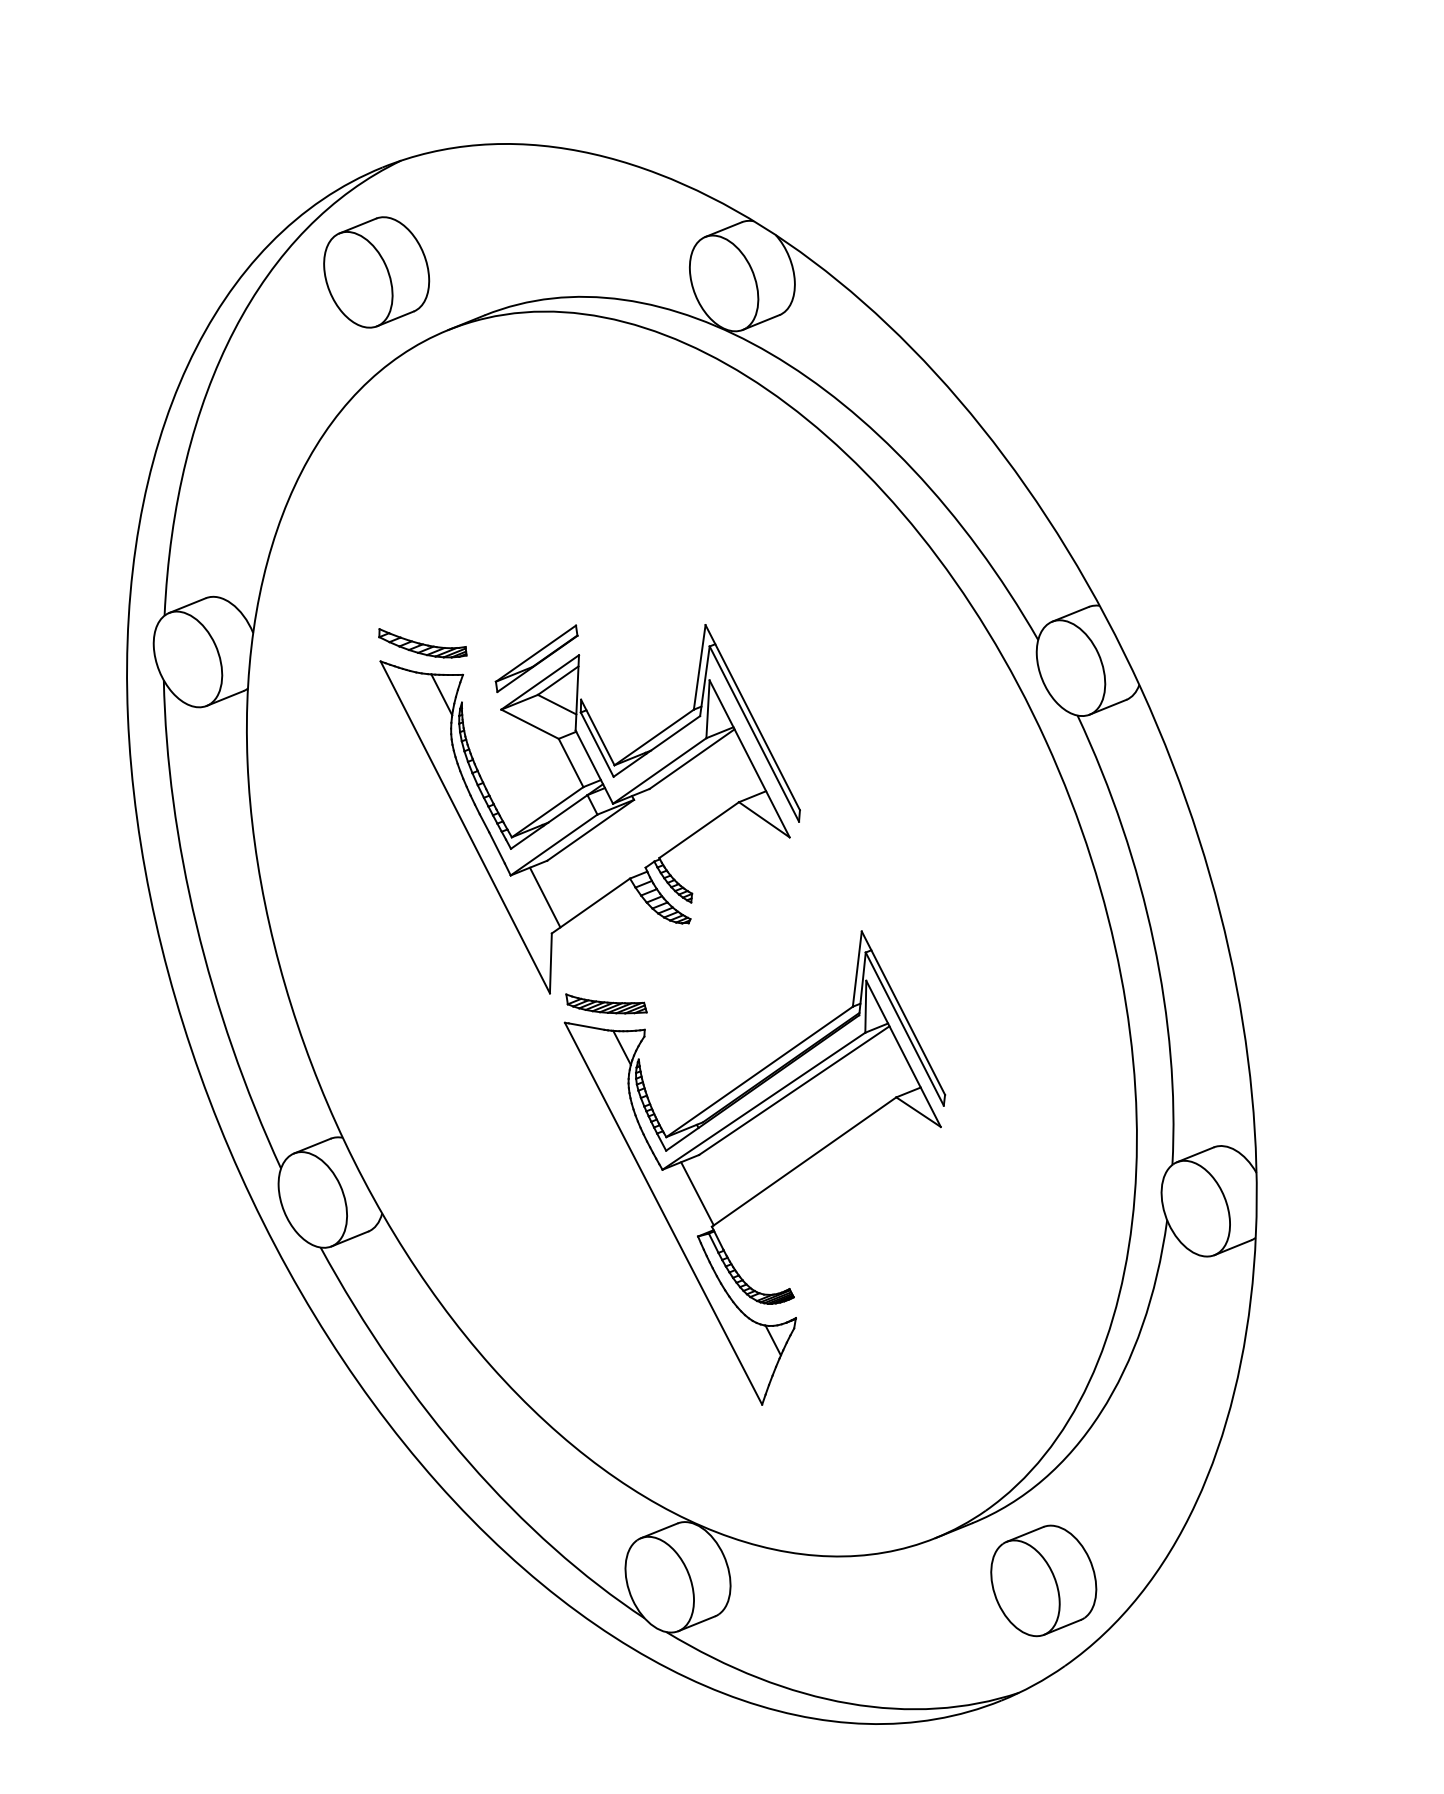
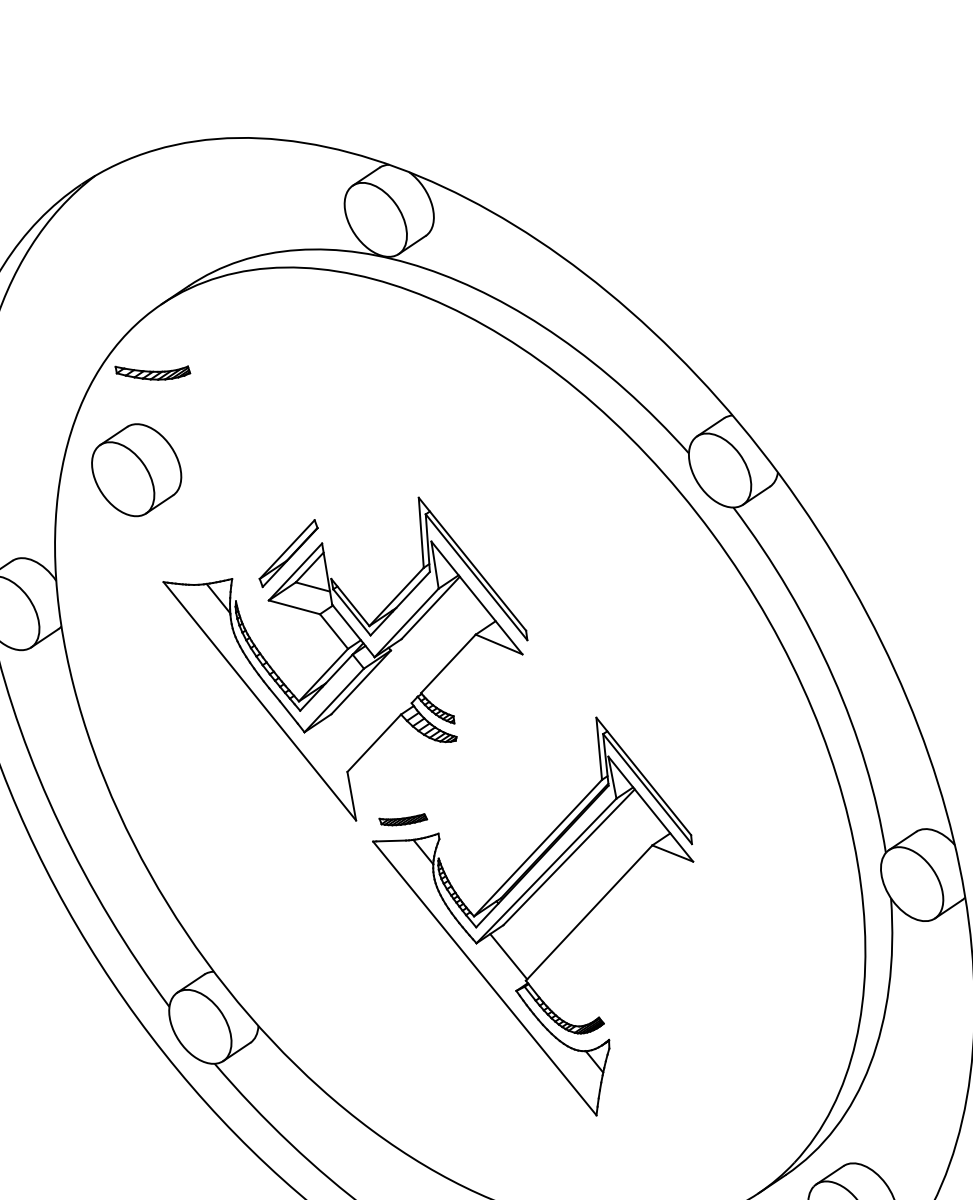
part: (376, 272) -> (136, 470), moved
part: (422, 643) -> (152, 371), moved
line: (544, 897) -> (335, 744), removed
part: (606, 1003) -> (403, 819), size x0.7

